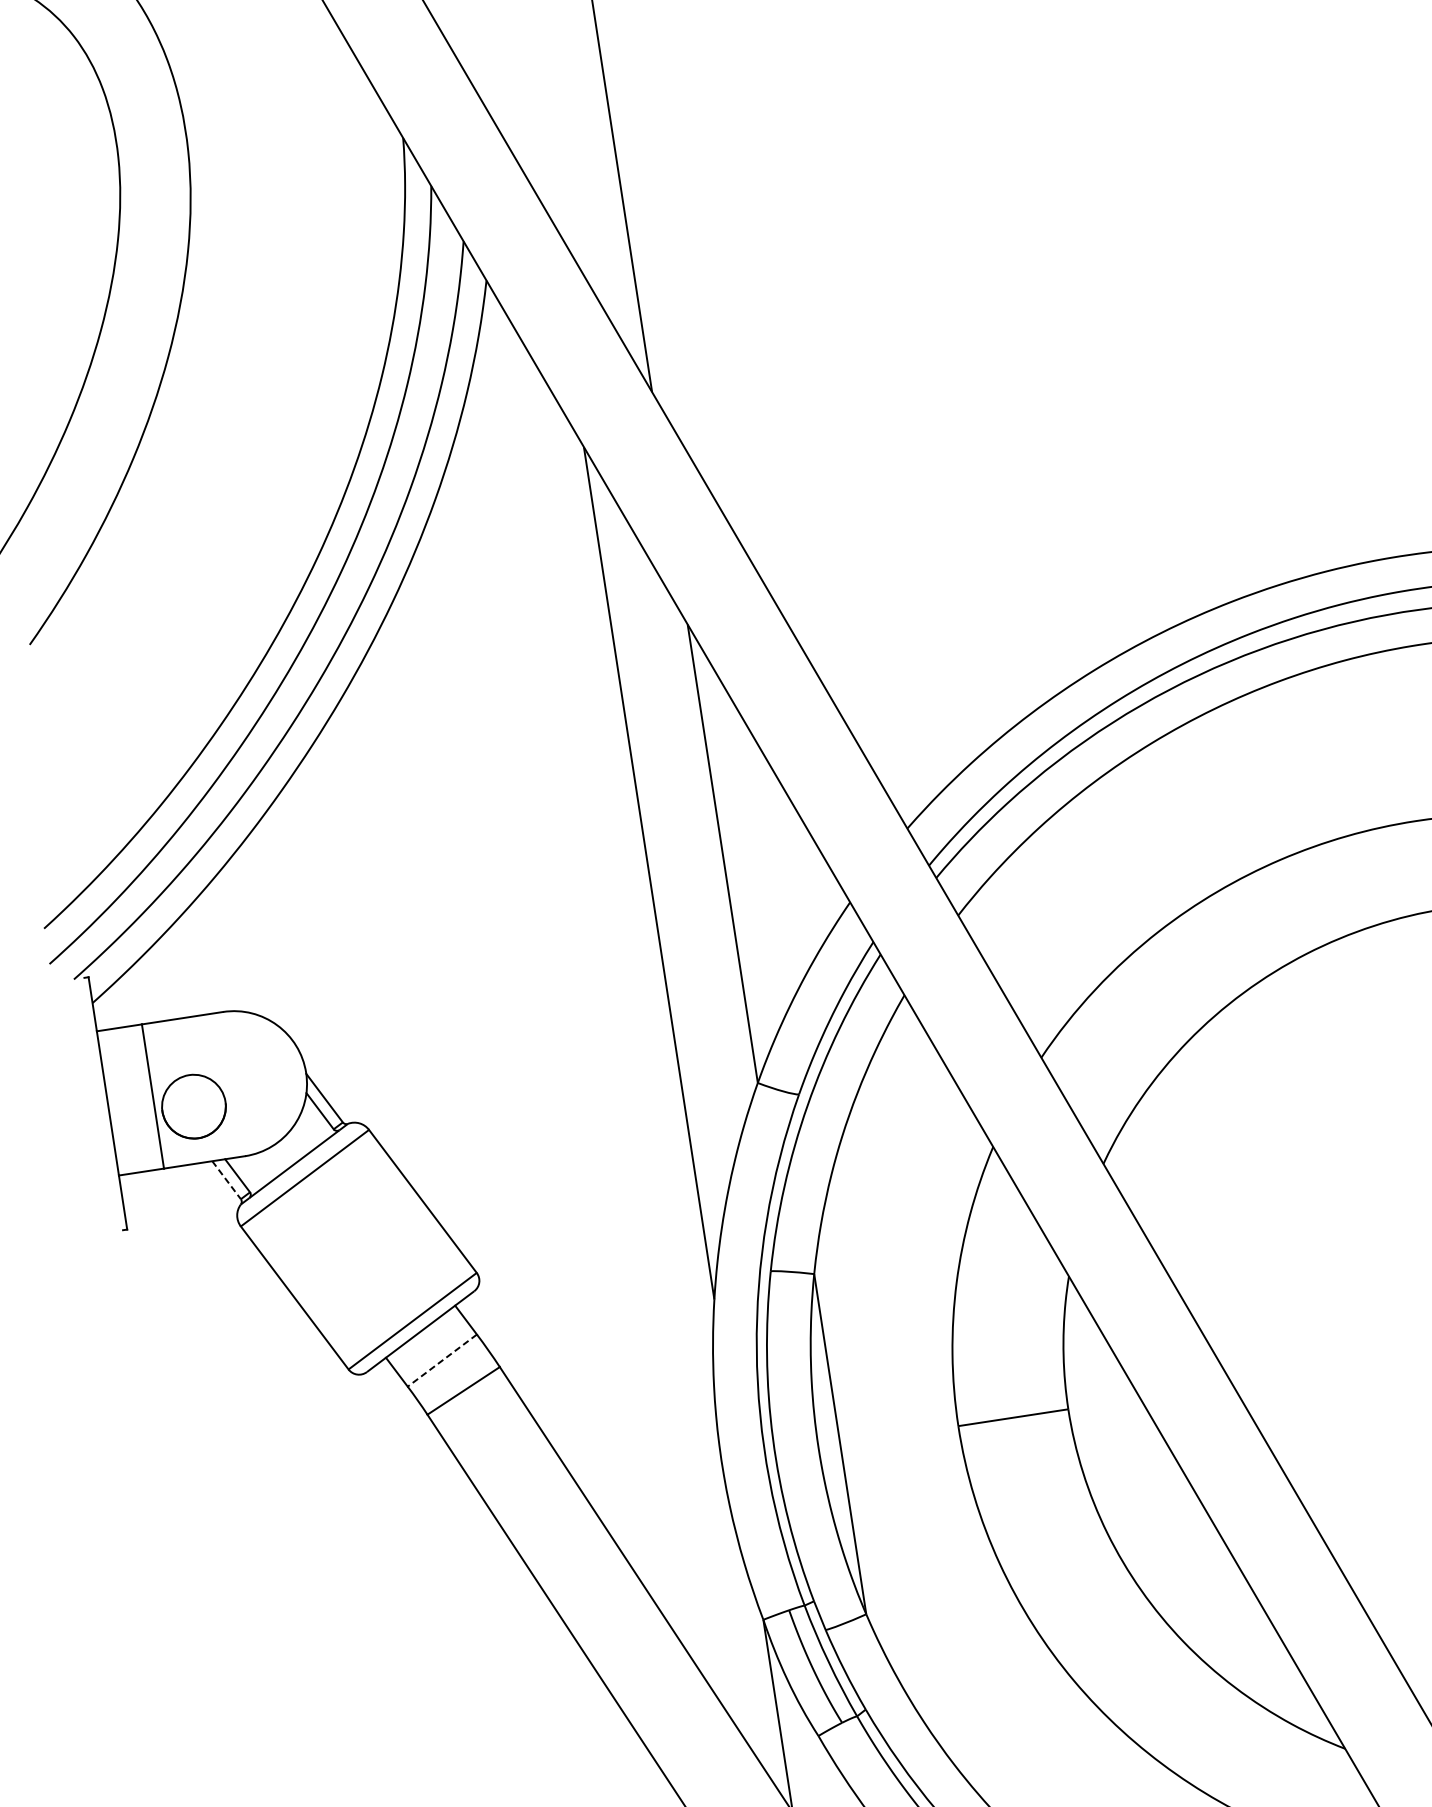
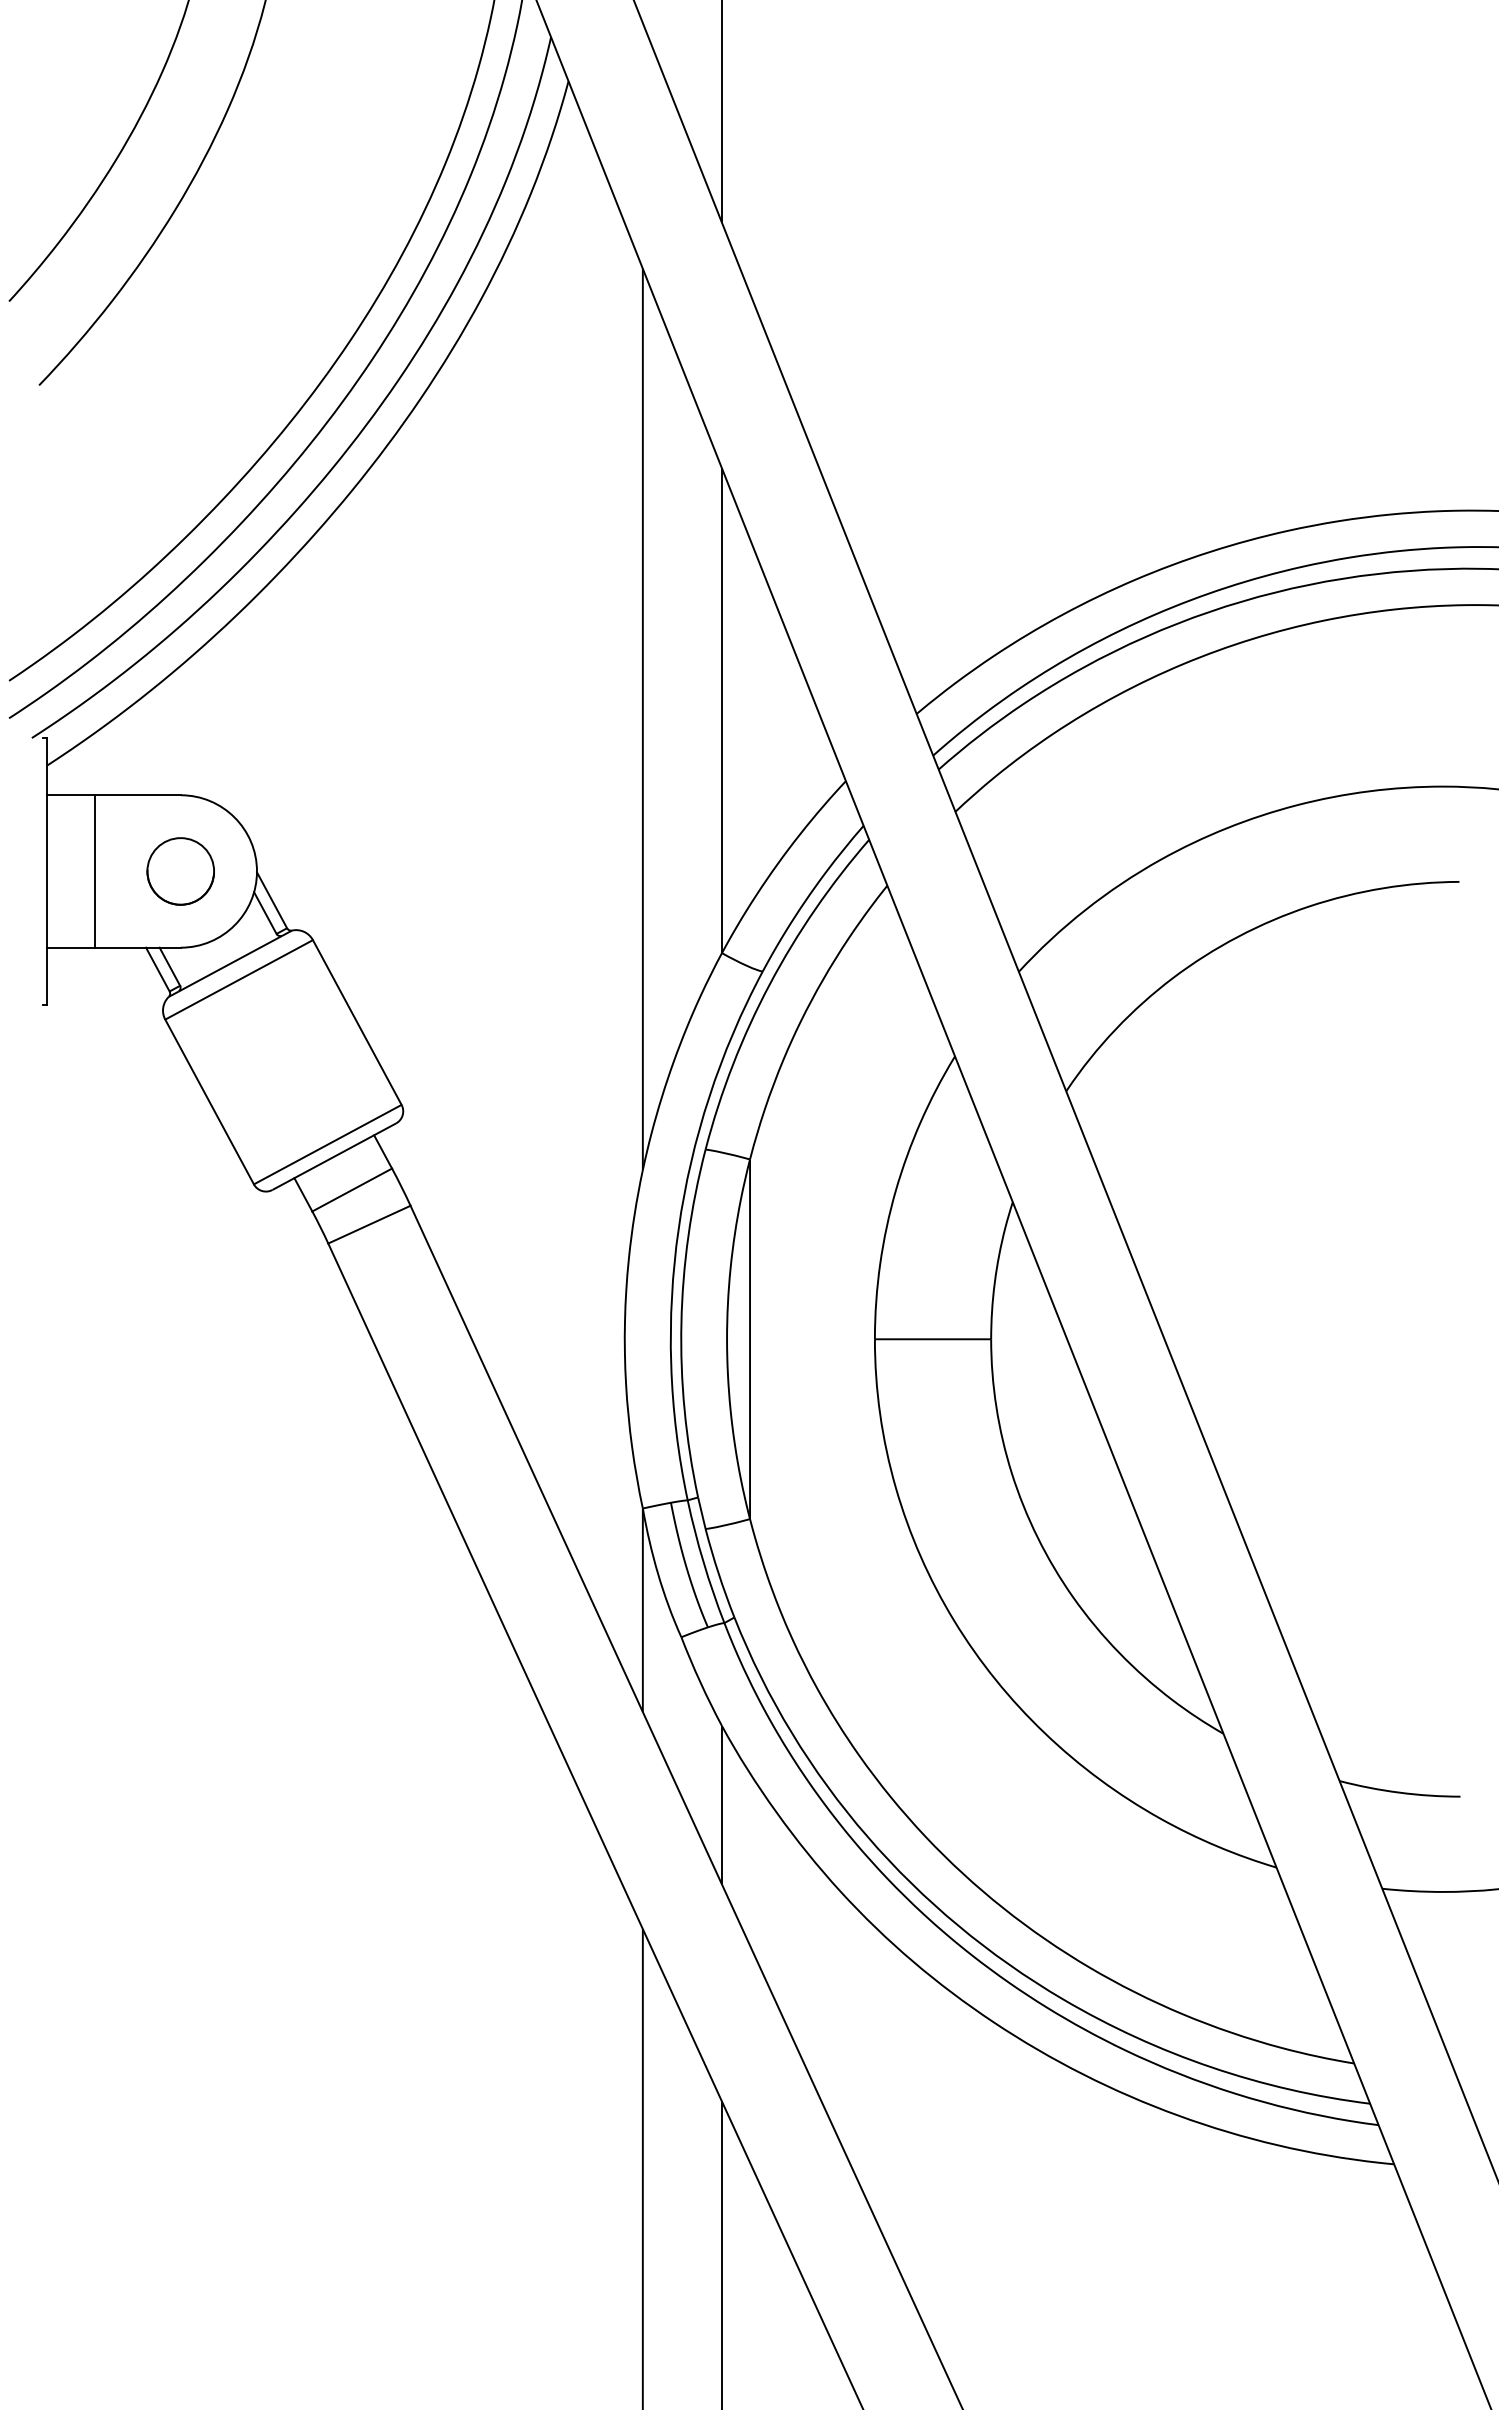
circle: (193, 1106) -> (180, 871), moved
line: (226, 1180) -> (157, 969), dashed -> solid
line: (441, 1361) -> (351, 1190), dashed -> solid

